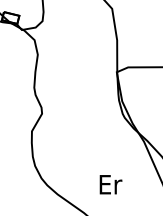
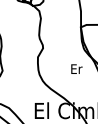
text: (110, 183) -> (76, 68), moved

